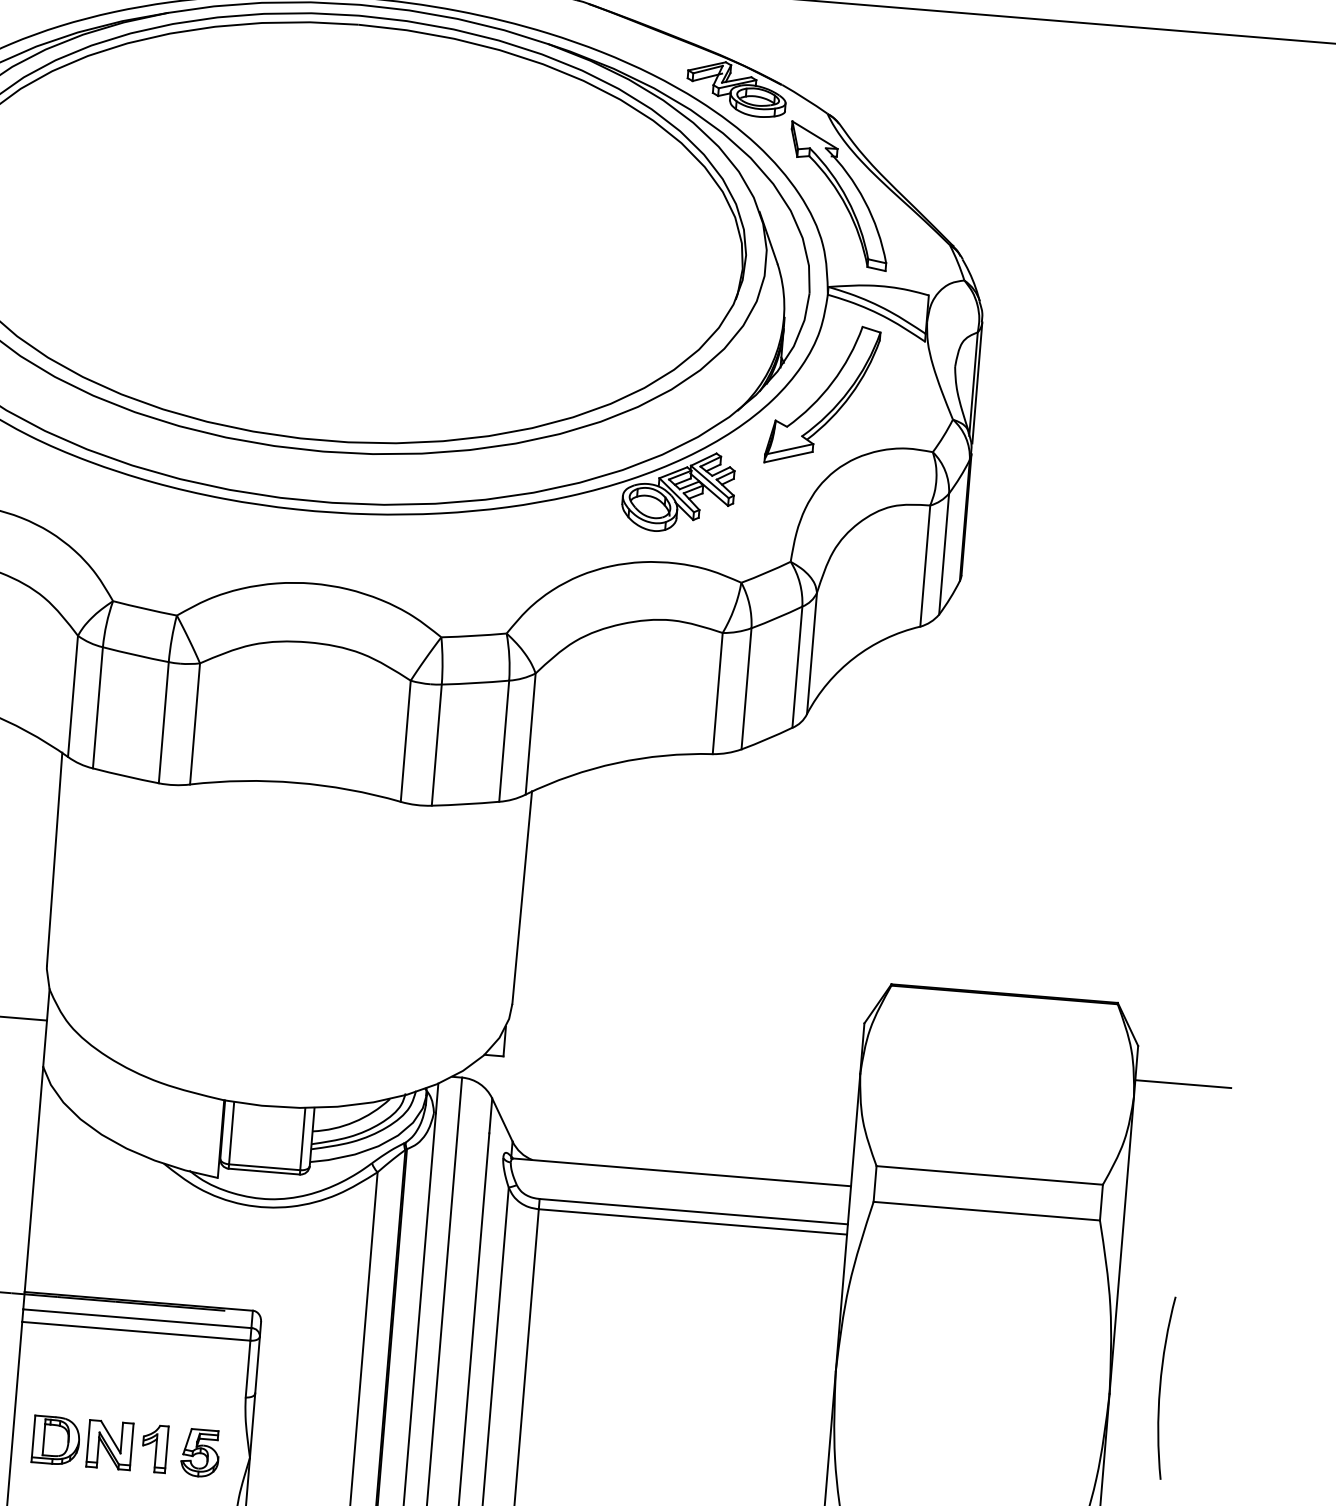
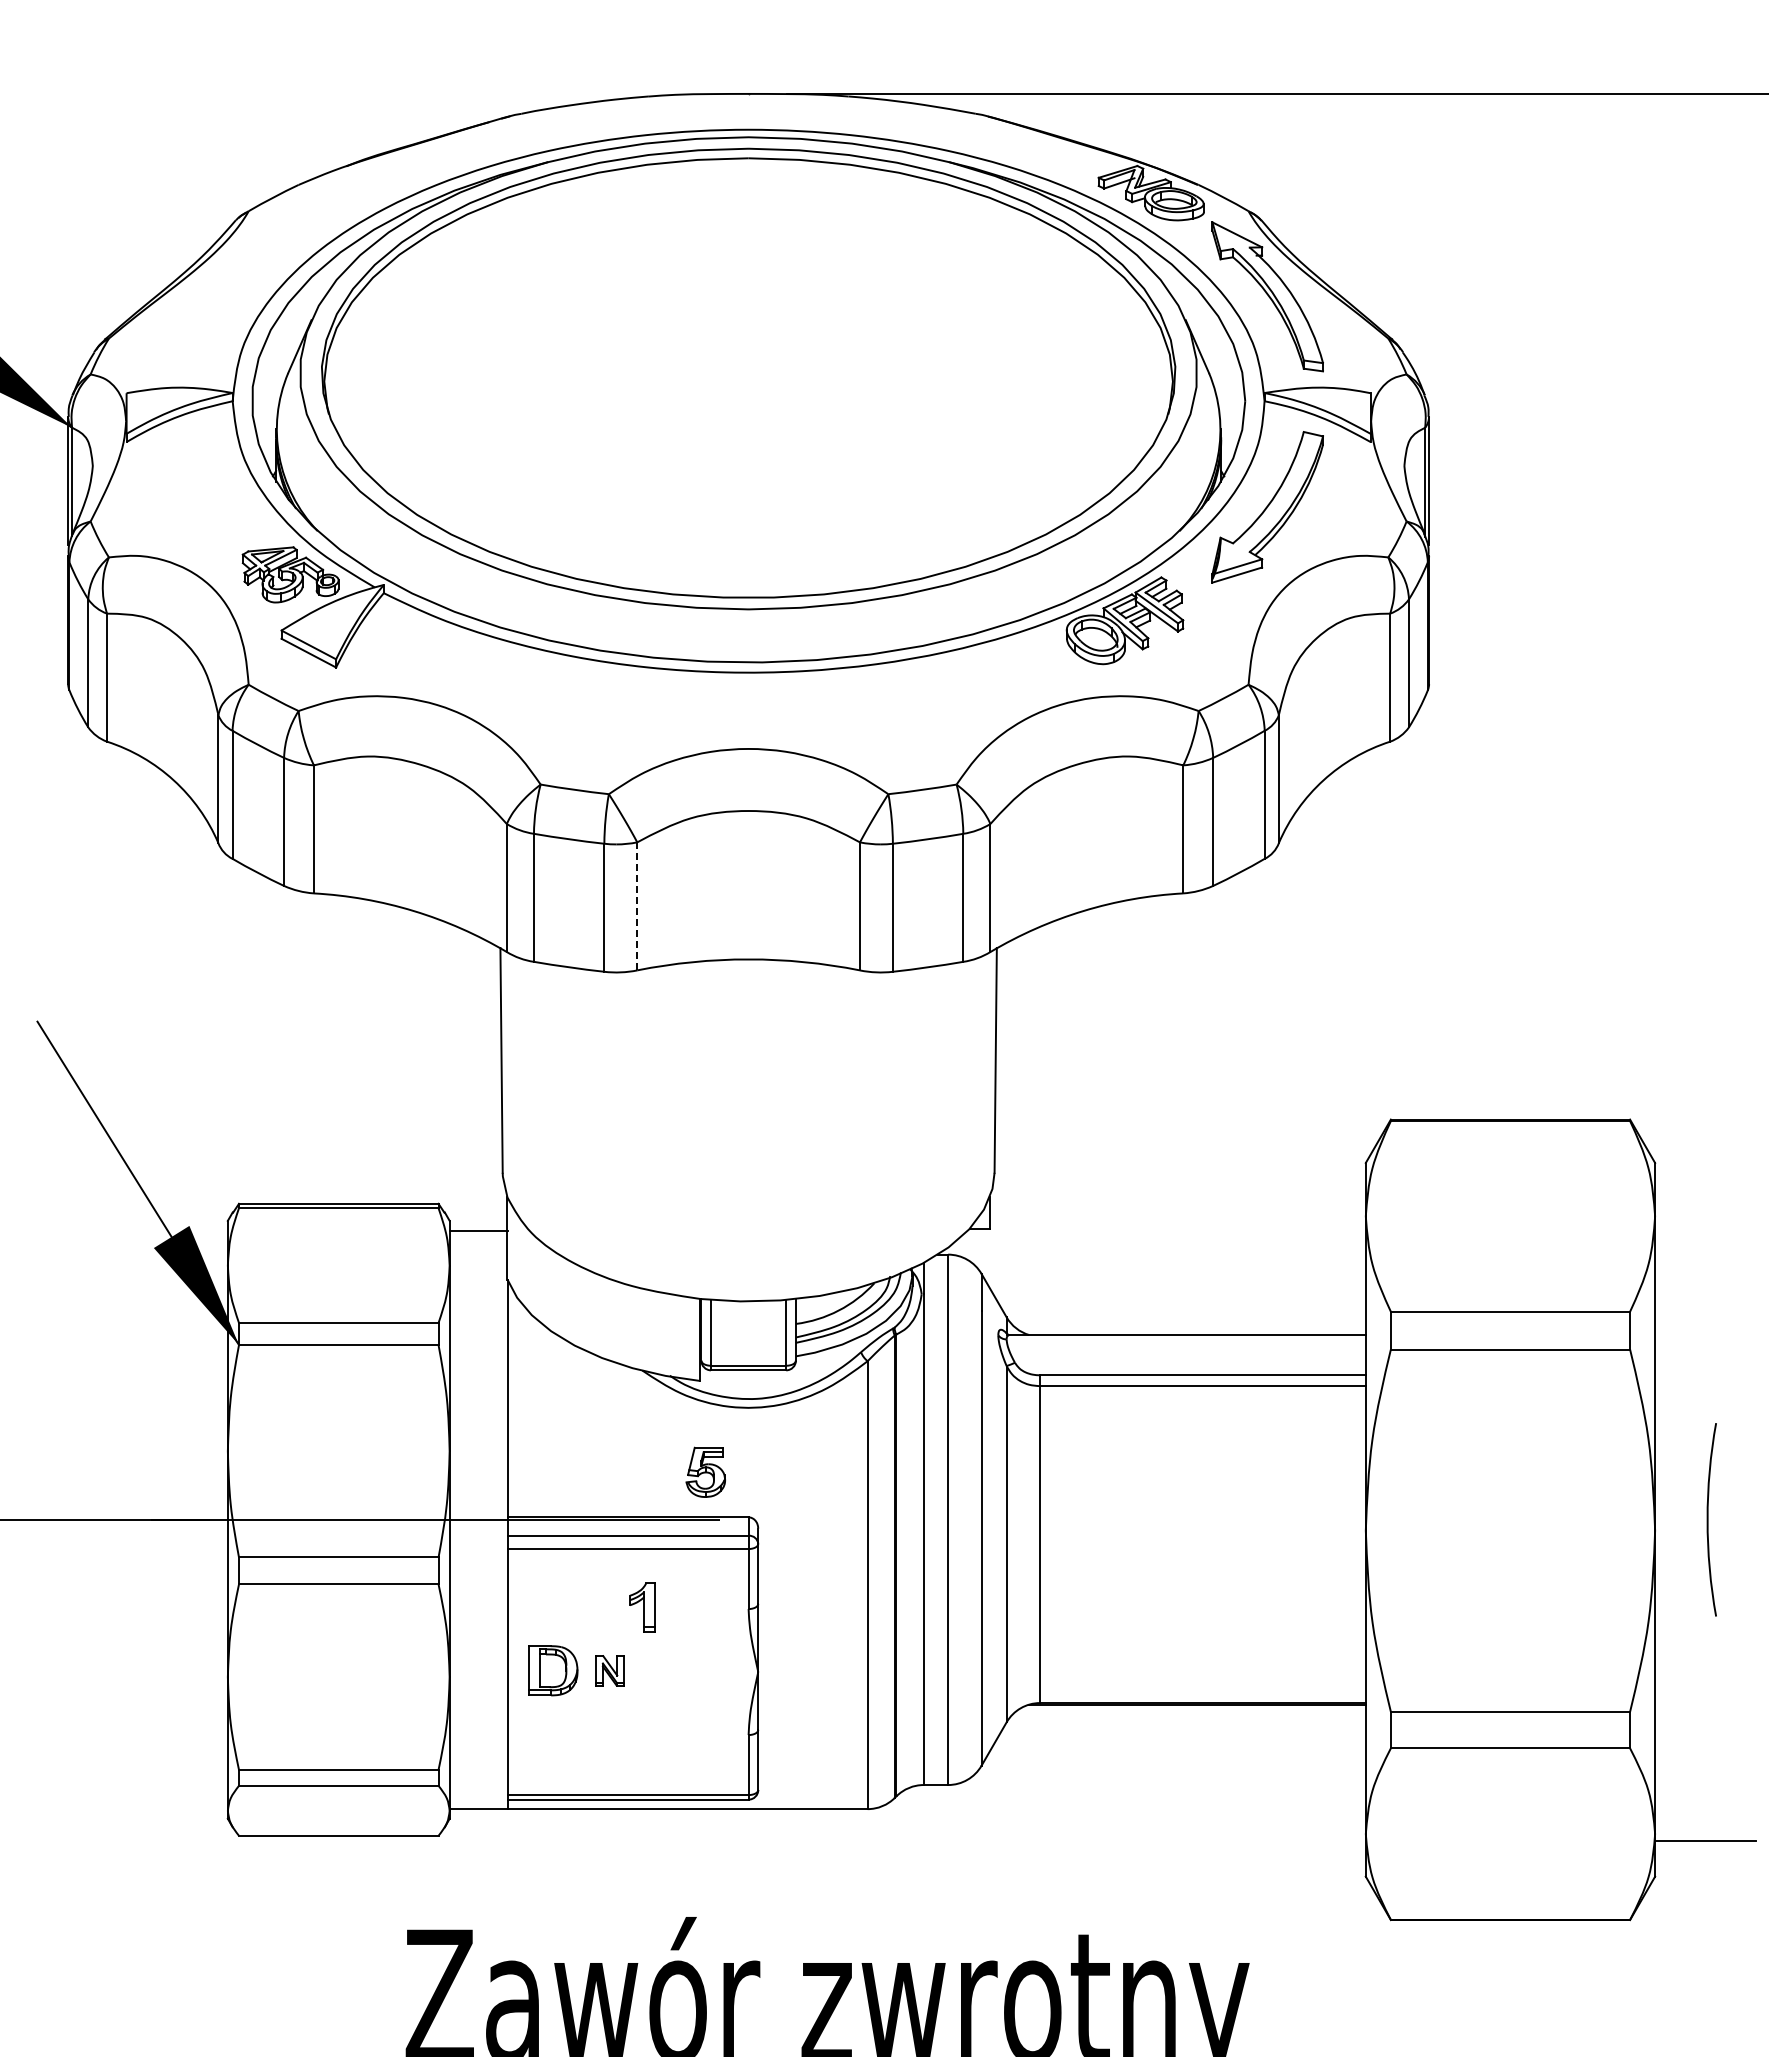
line: (195, 723) -> (637, 905), solid -> dashed
line: (1182, 1084) -> (1705, 1199), removed
part: (109, 1444) -> (609, 1670), size x0.6
part: (154, 1448) -> (642, 1607), moved
part: (200, 1452) -> (705, 1471), moved

